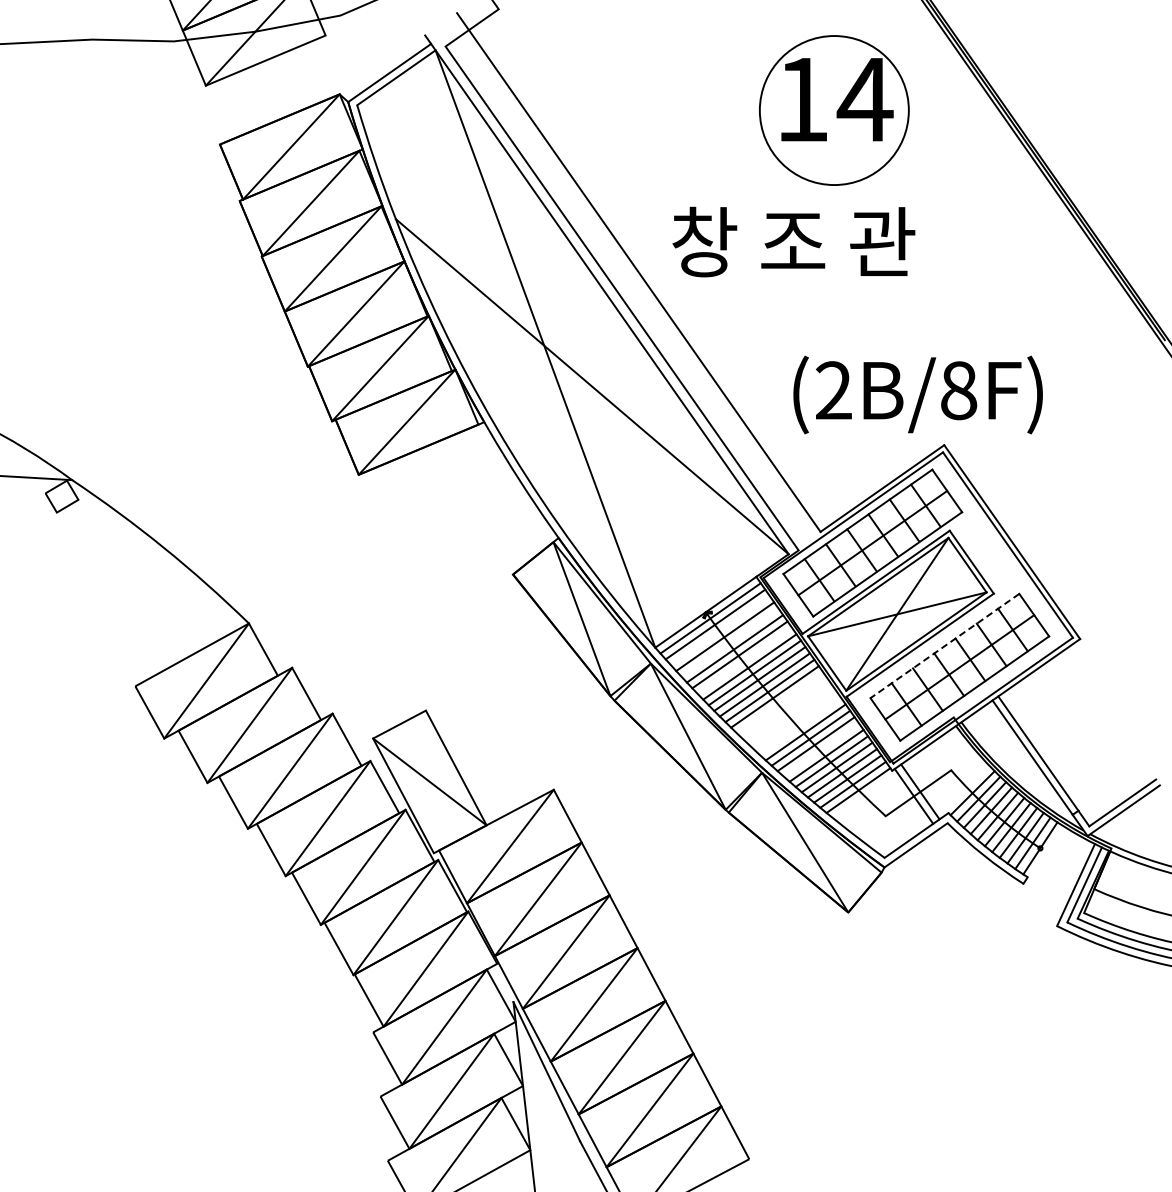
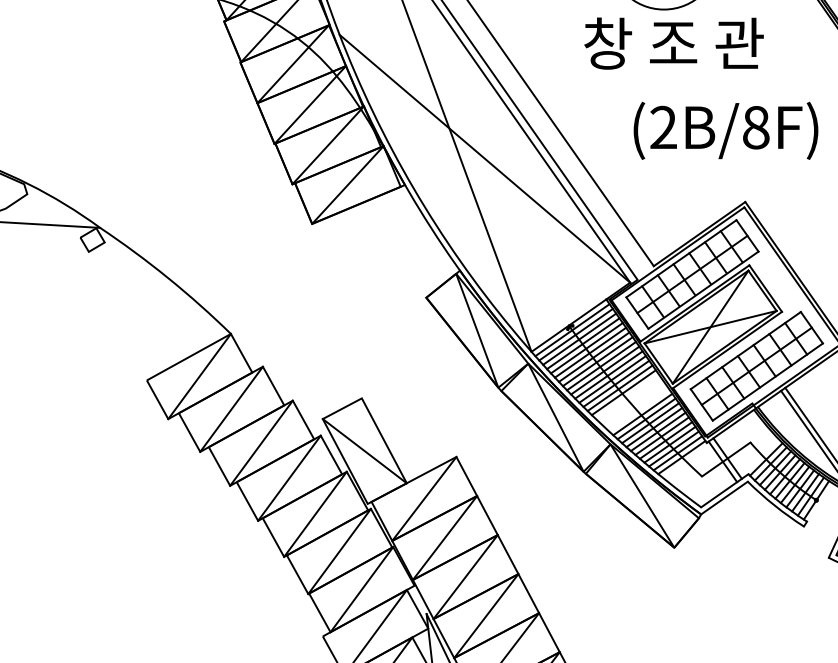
text: (793, 241) -> (673, 43), moved
text: (917, 394) -> (725, 130), moved
line: (719, 630) -> (579, 339), added
line: (729, 642) -> (586, 348), added
line: (944, 646) -> (745, 350), dashed -> solid
line: (744, 660) -> (597, 361), added
line: (779, 702) -> (623, 392), added
line: (821, 749) -> (654, 427), added

